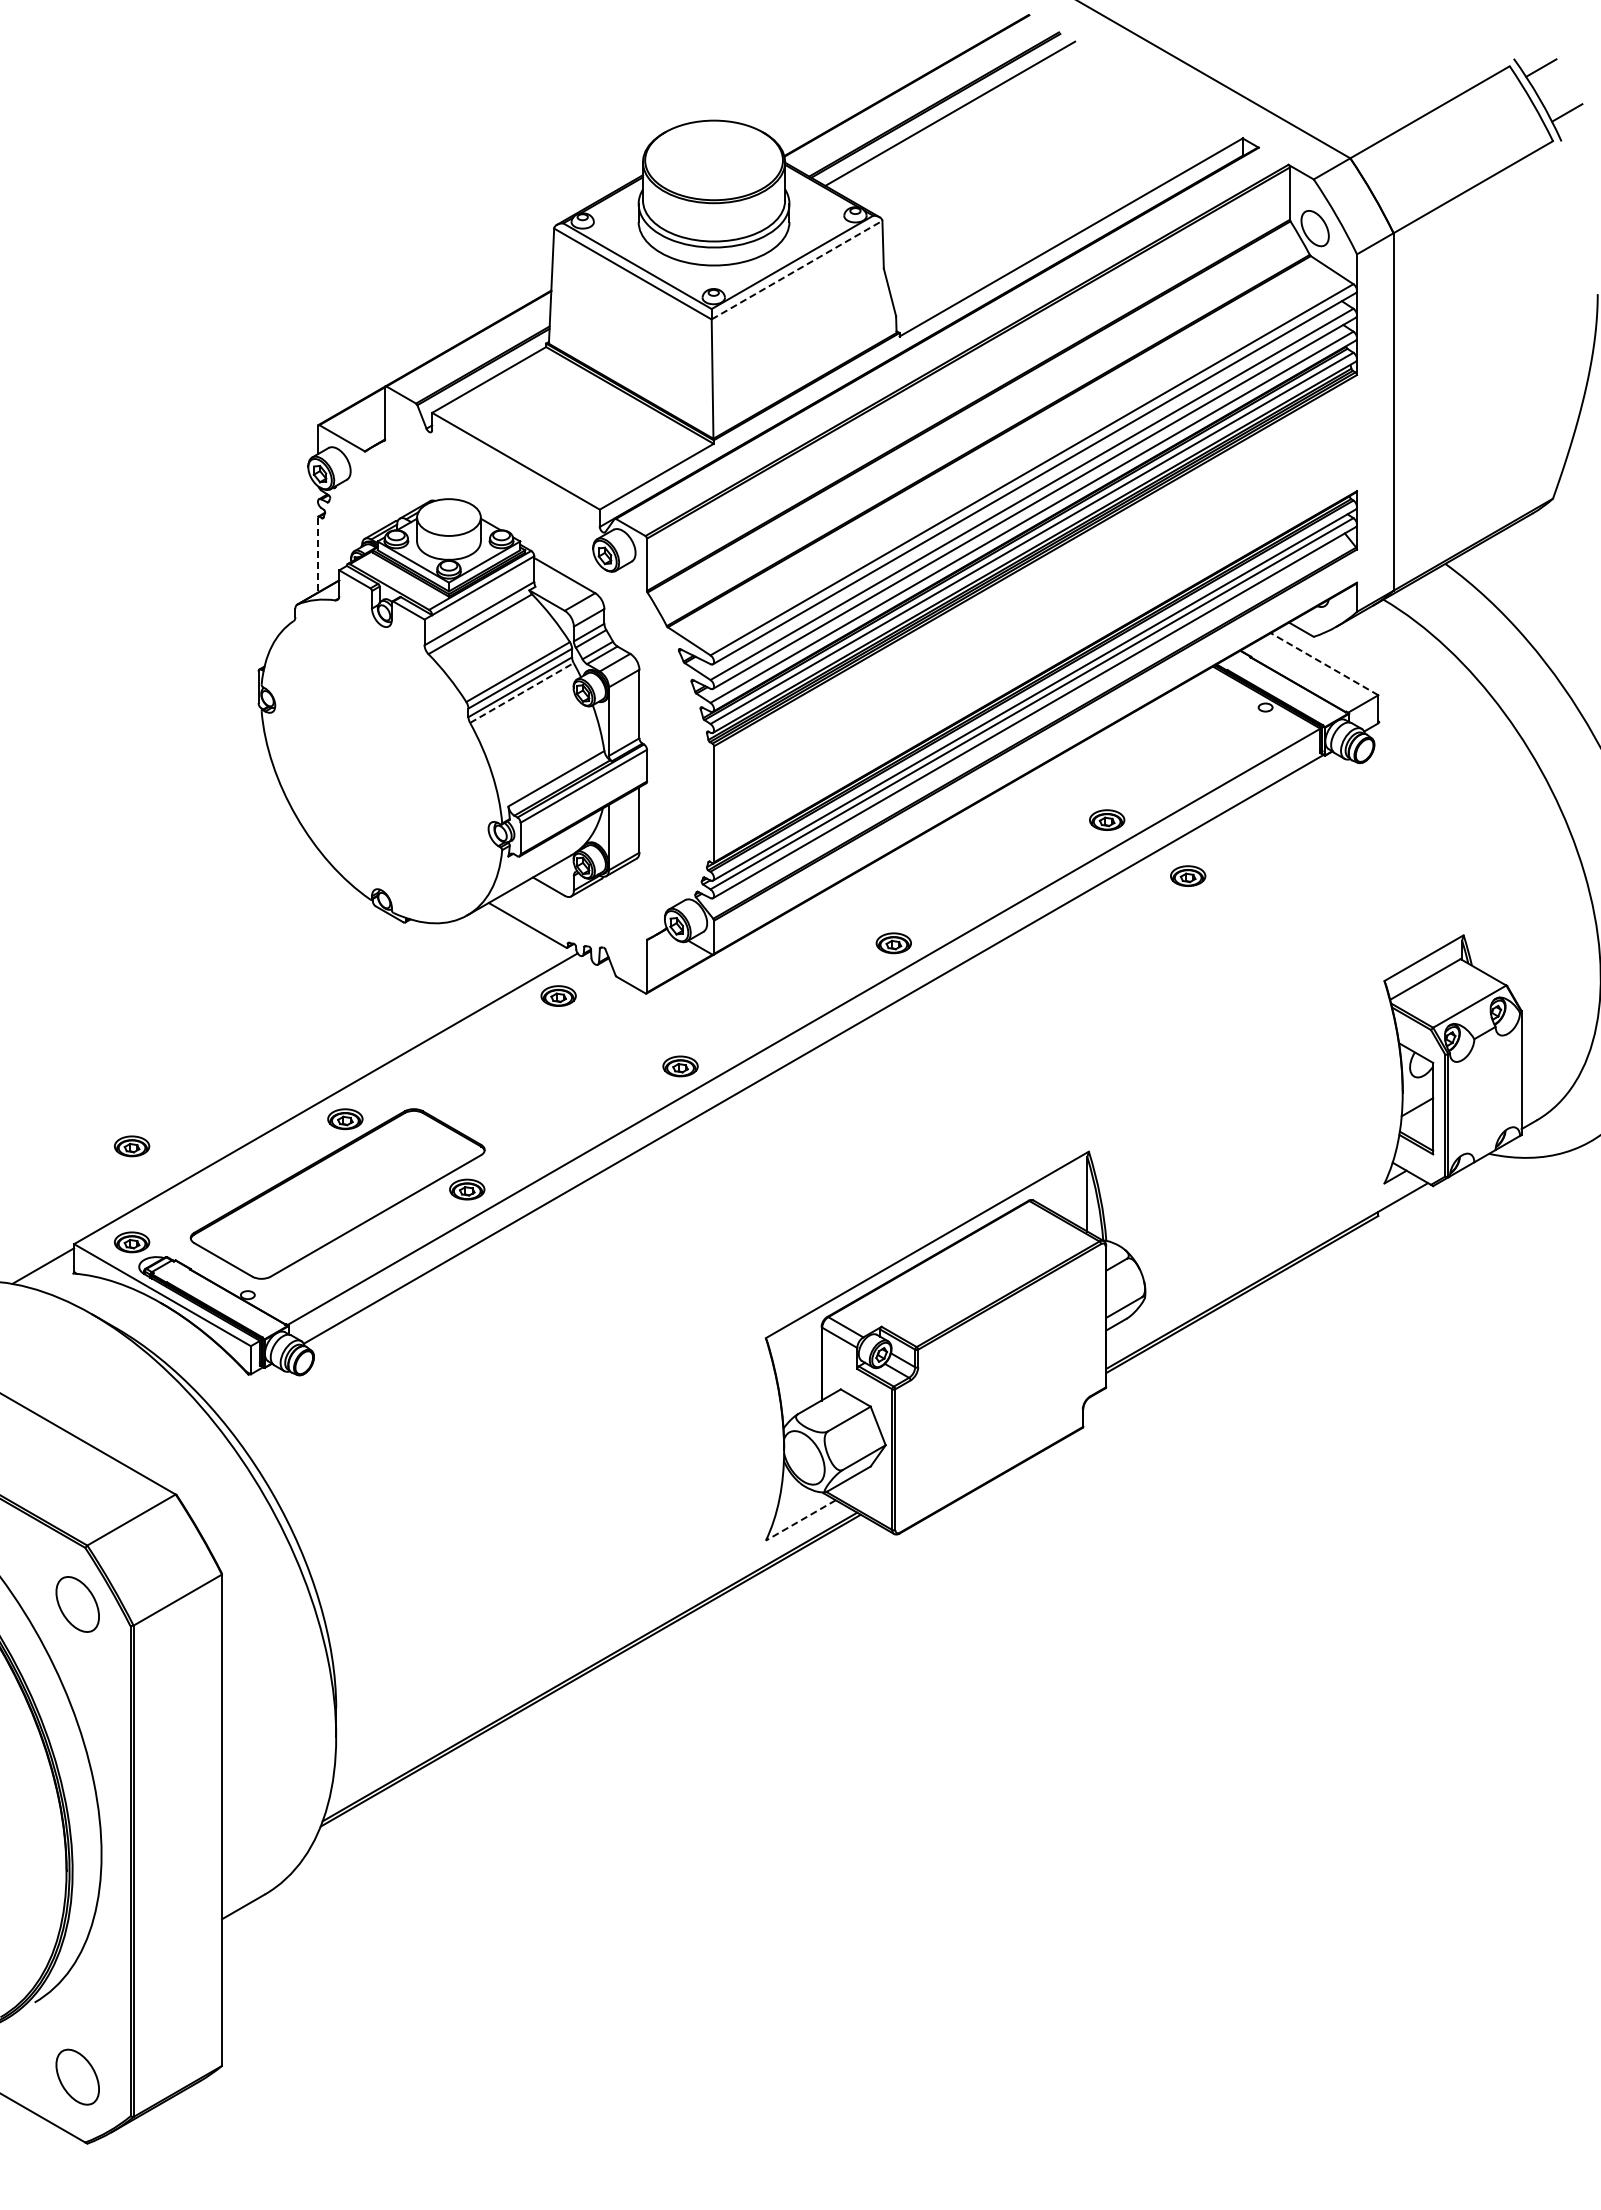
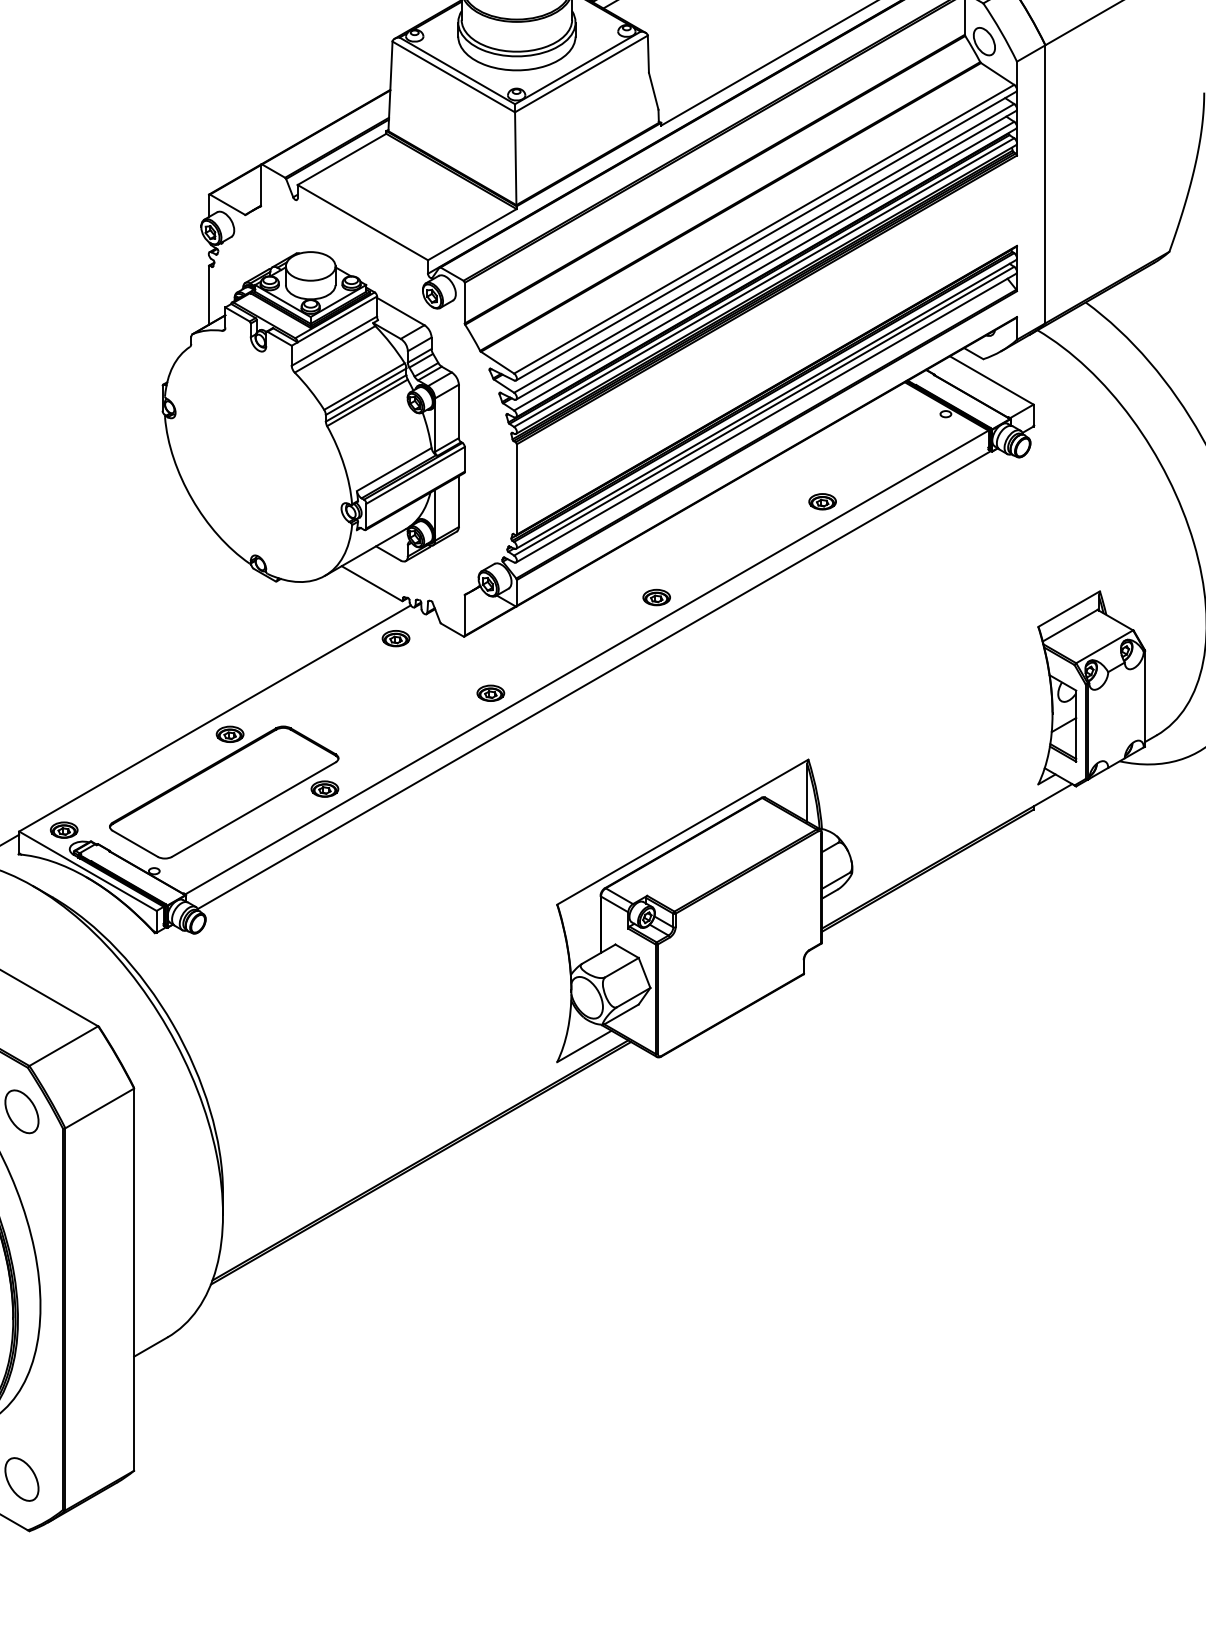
line: (797, 270) -> (581, 74), dashed -> solid
line: (317, 555) -> (208, 295), dashed -> solid
line: (1324, 663) -> (991, 379), dashed -> solid
line: (521, 693) -> (367, 403), dashed -> solid
part: (1188, 875) -> (885, 544), removed
part: (132, 1146) -> (64, 755), removed
line: (800, 1520) -> (584, 1046), dashed -> solid

